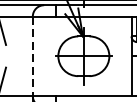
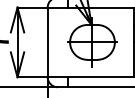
line: (32, 56) -> (47, 42), dashed -> solid

